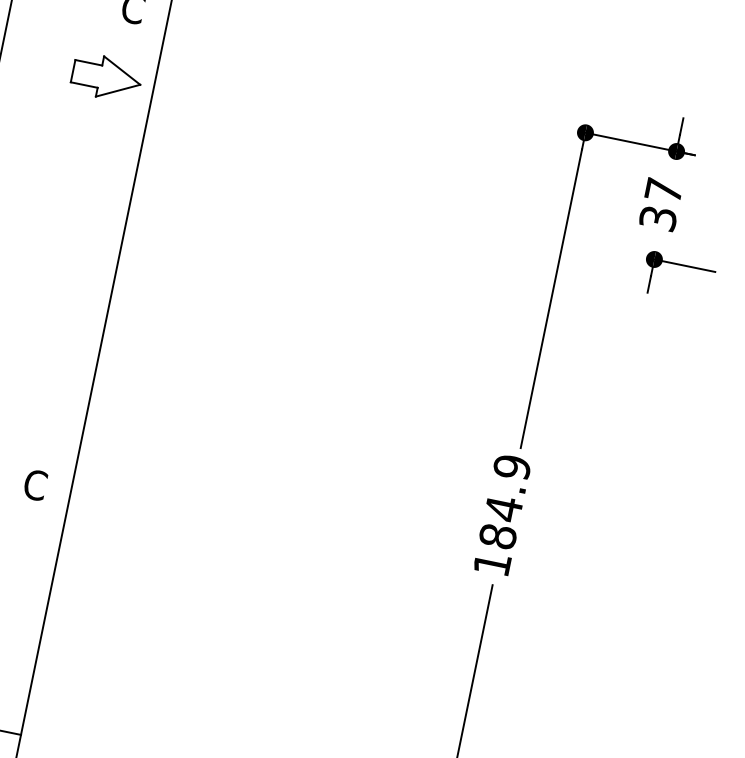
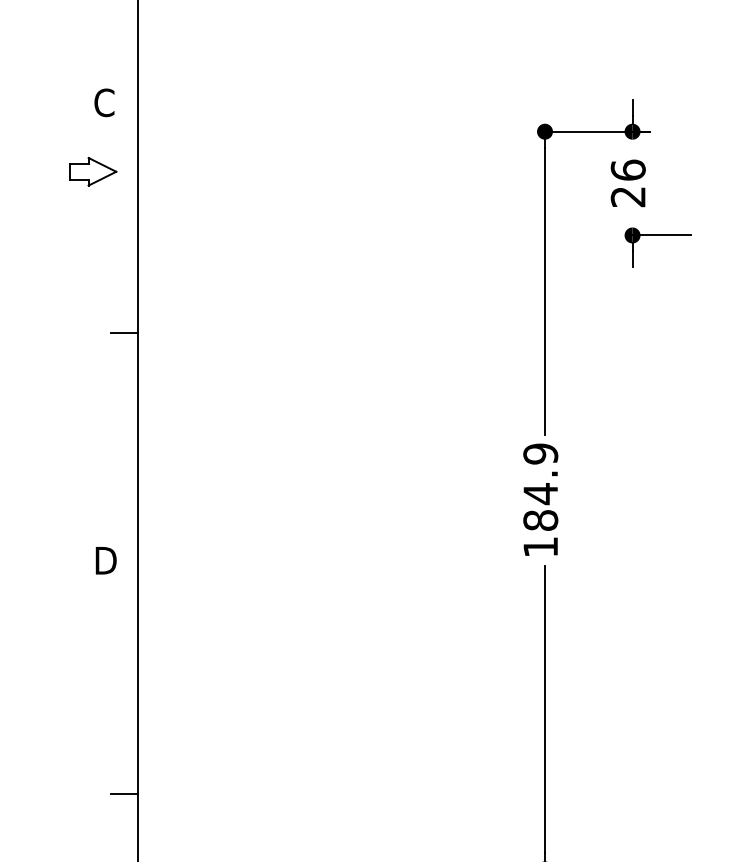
part: (107, 77) -> (93, 171), size x0.71
text: (660, 204) -> (627, 183), 37 -> 26
line: (104, 252) -> (124, 333), added
text: (36, 485) -> (105, 560), C -> D

